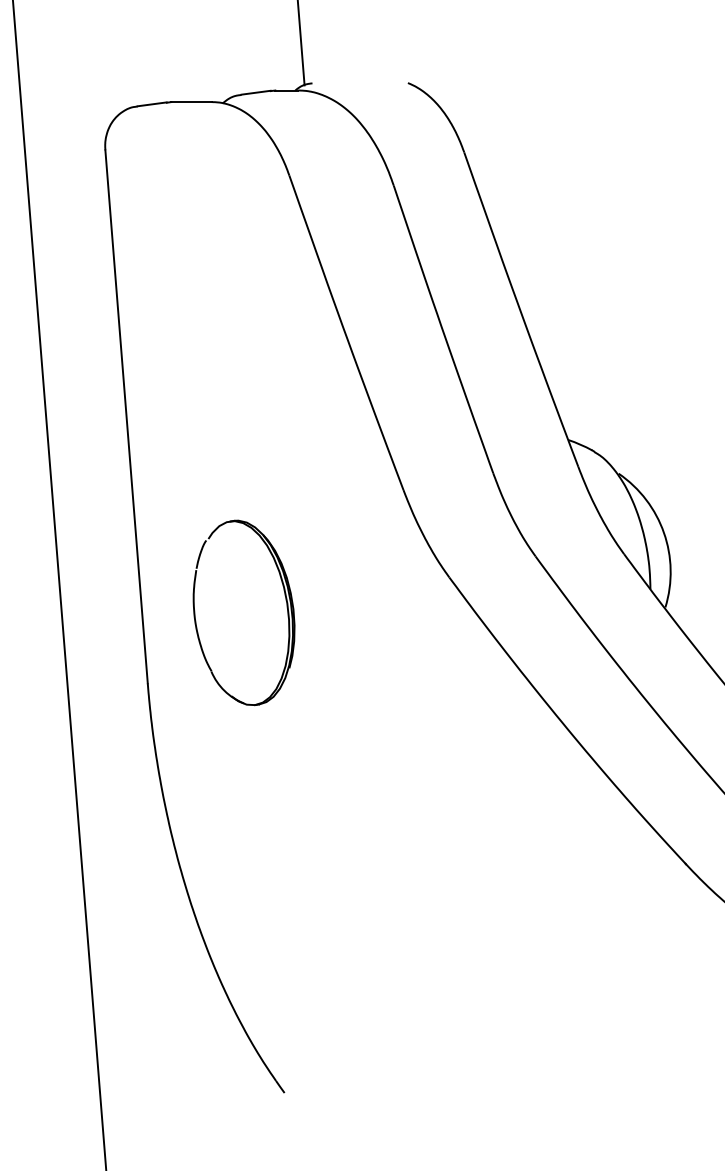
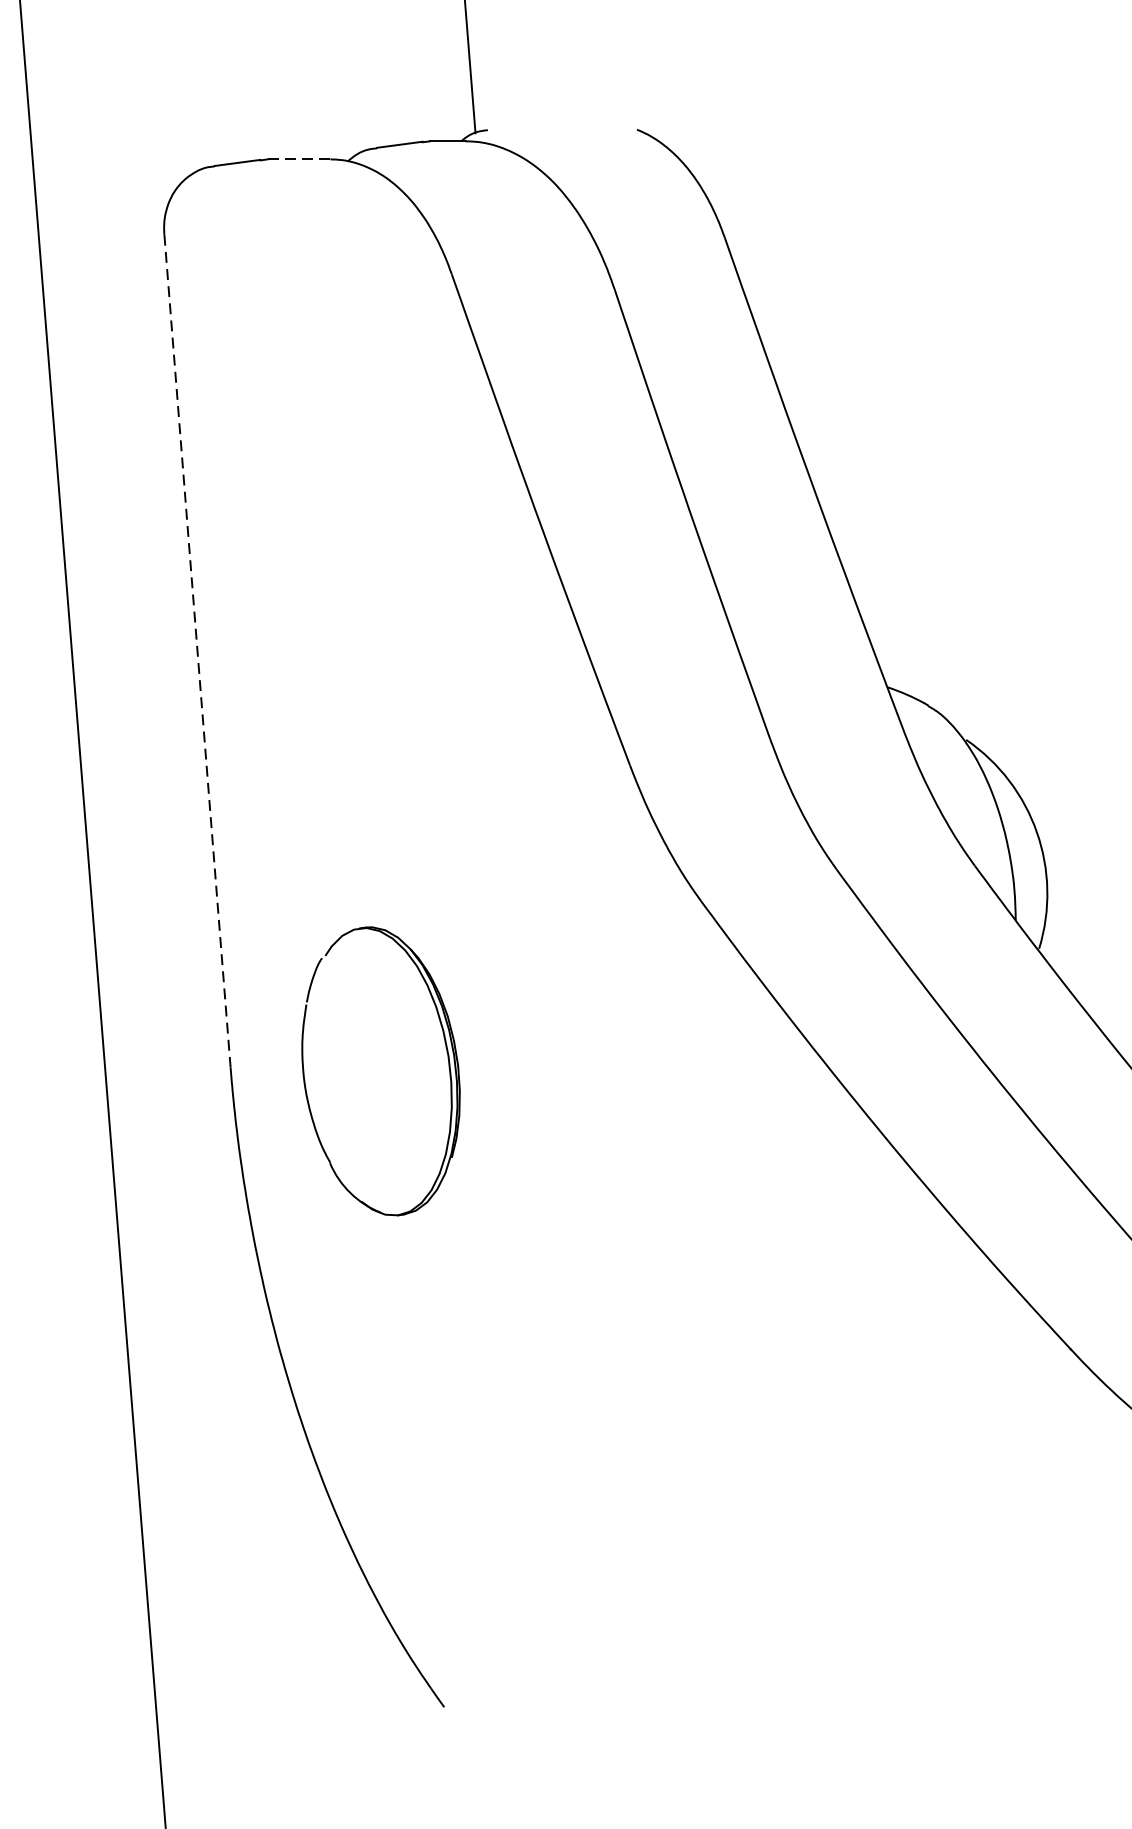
line: (191, 102) -> (298, 160), solid -> dashed
line: (126, 417) -> (197, 652), solid -> dashed
part: (286, 607) -> (447, 1062), moved

